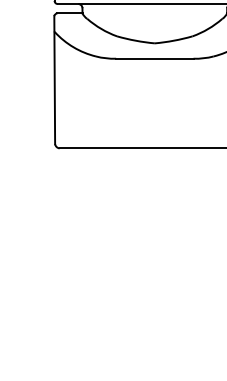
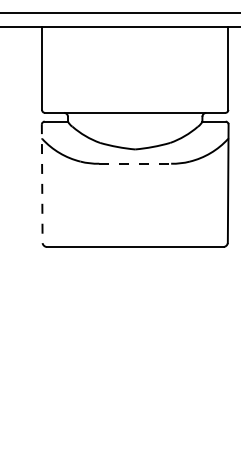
line: (155, 58) -> (135, 163), solid -> dashed
line: (55, 80) -> (42, 183), solid -> dashed

